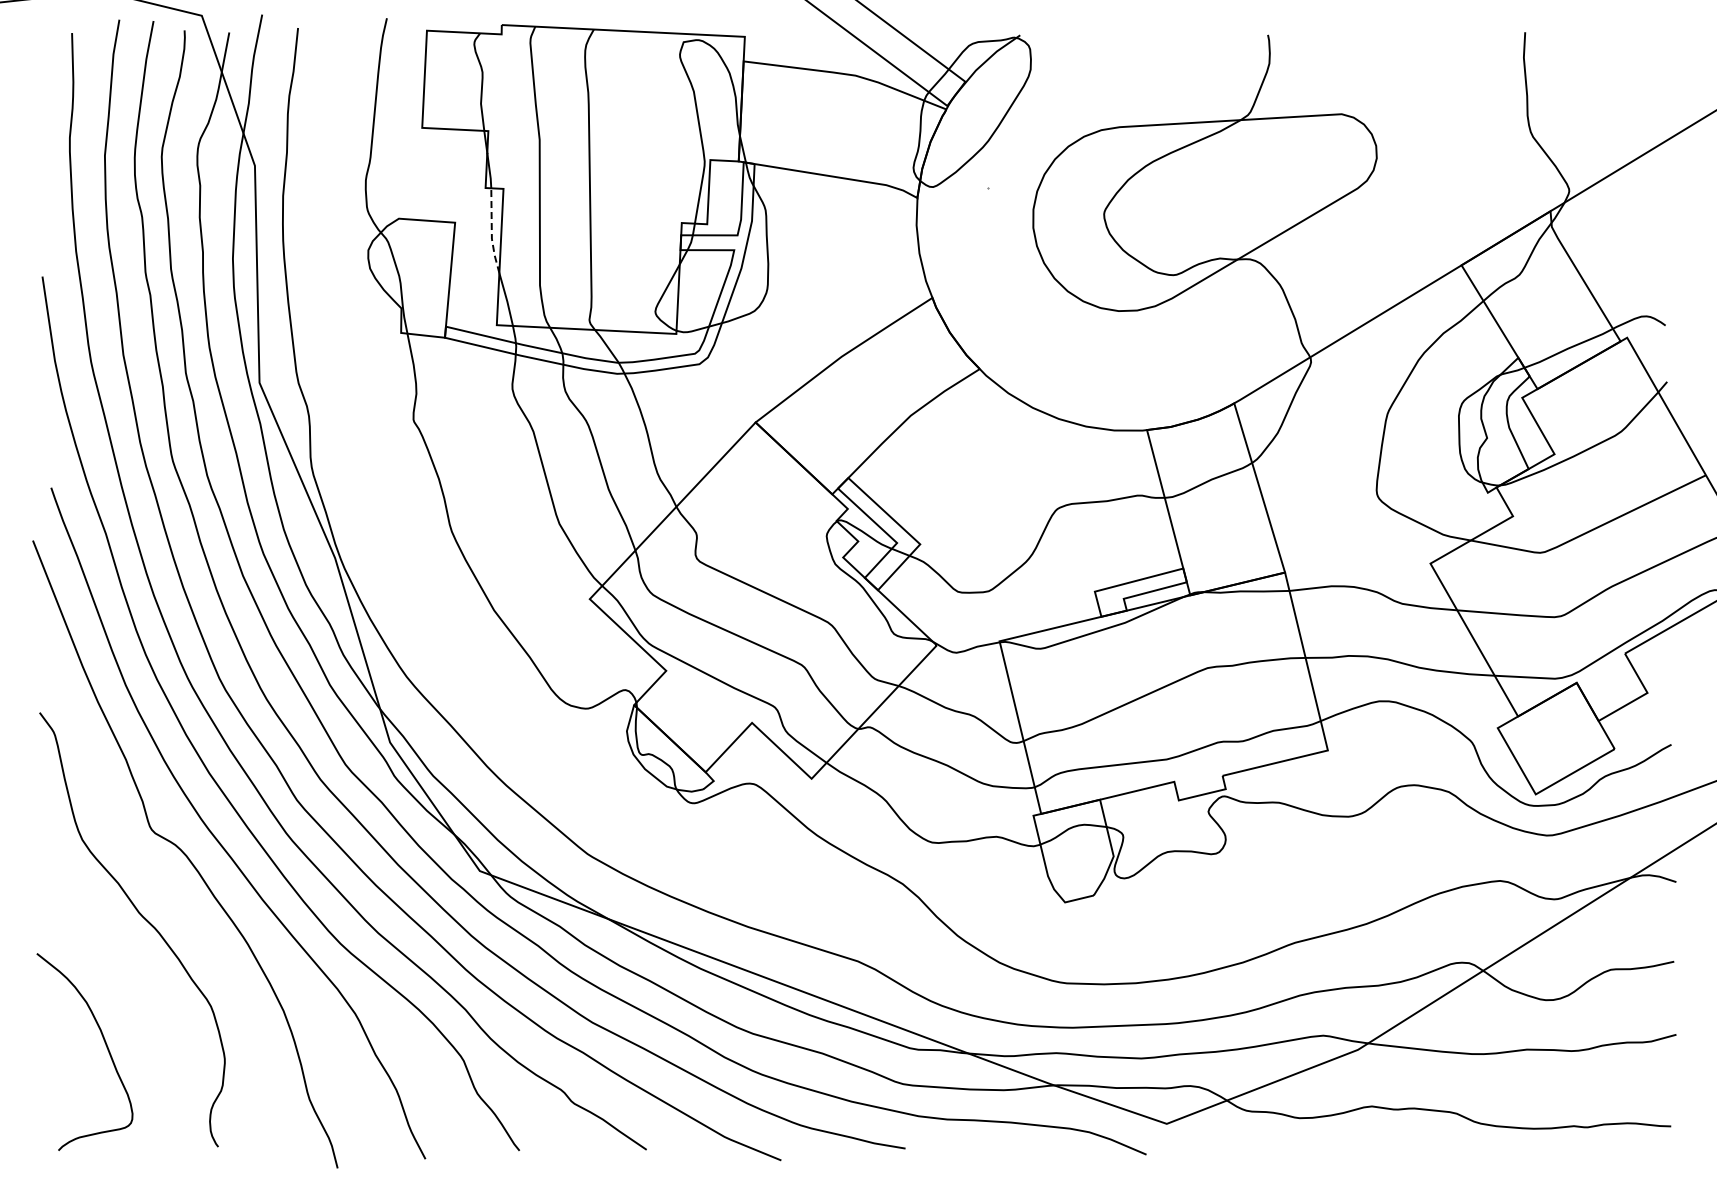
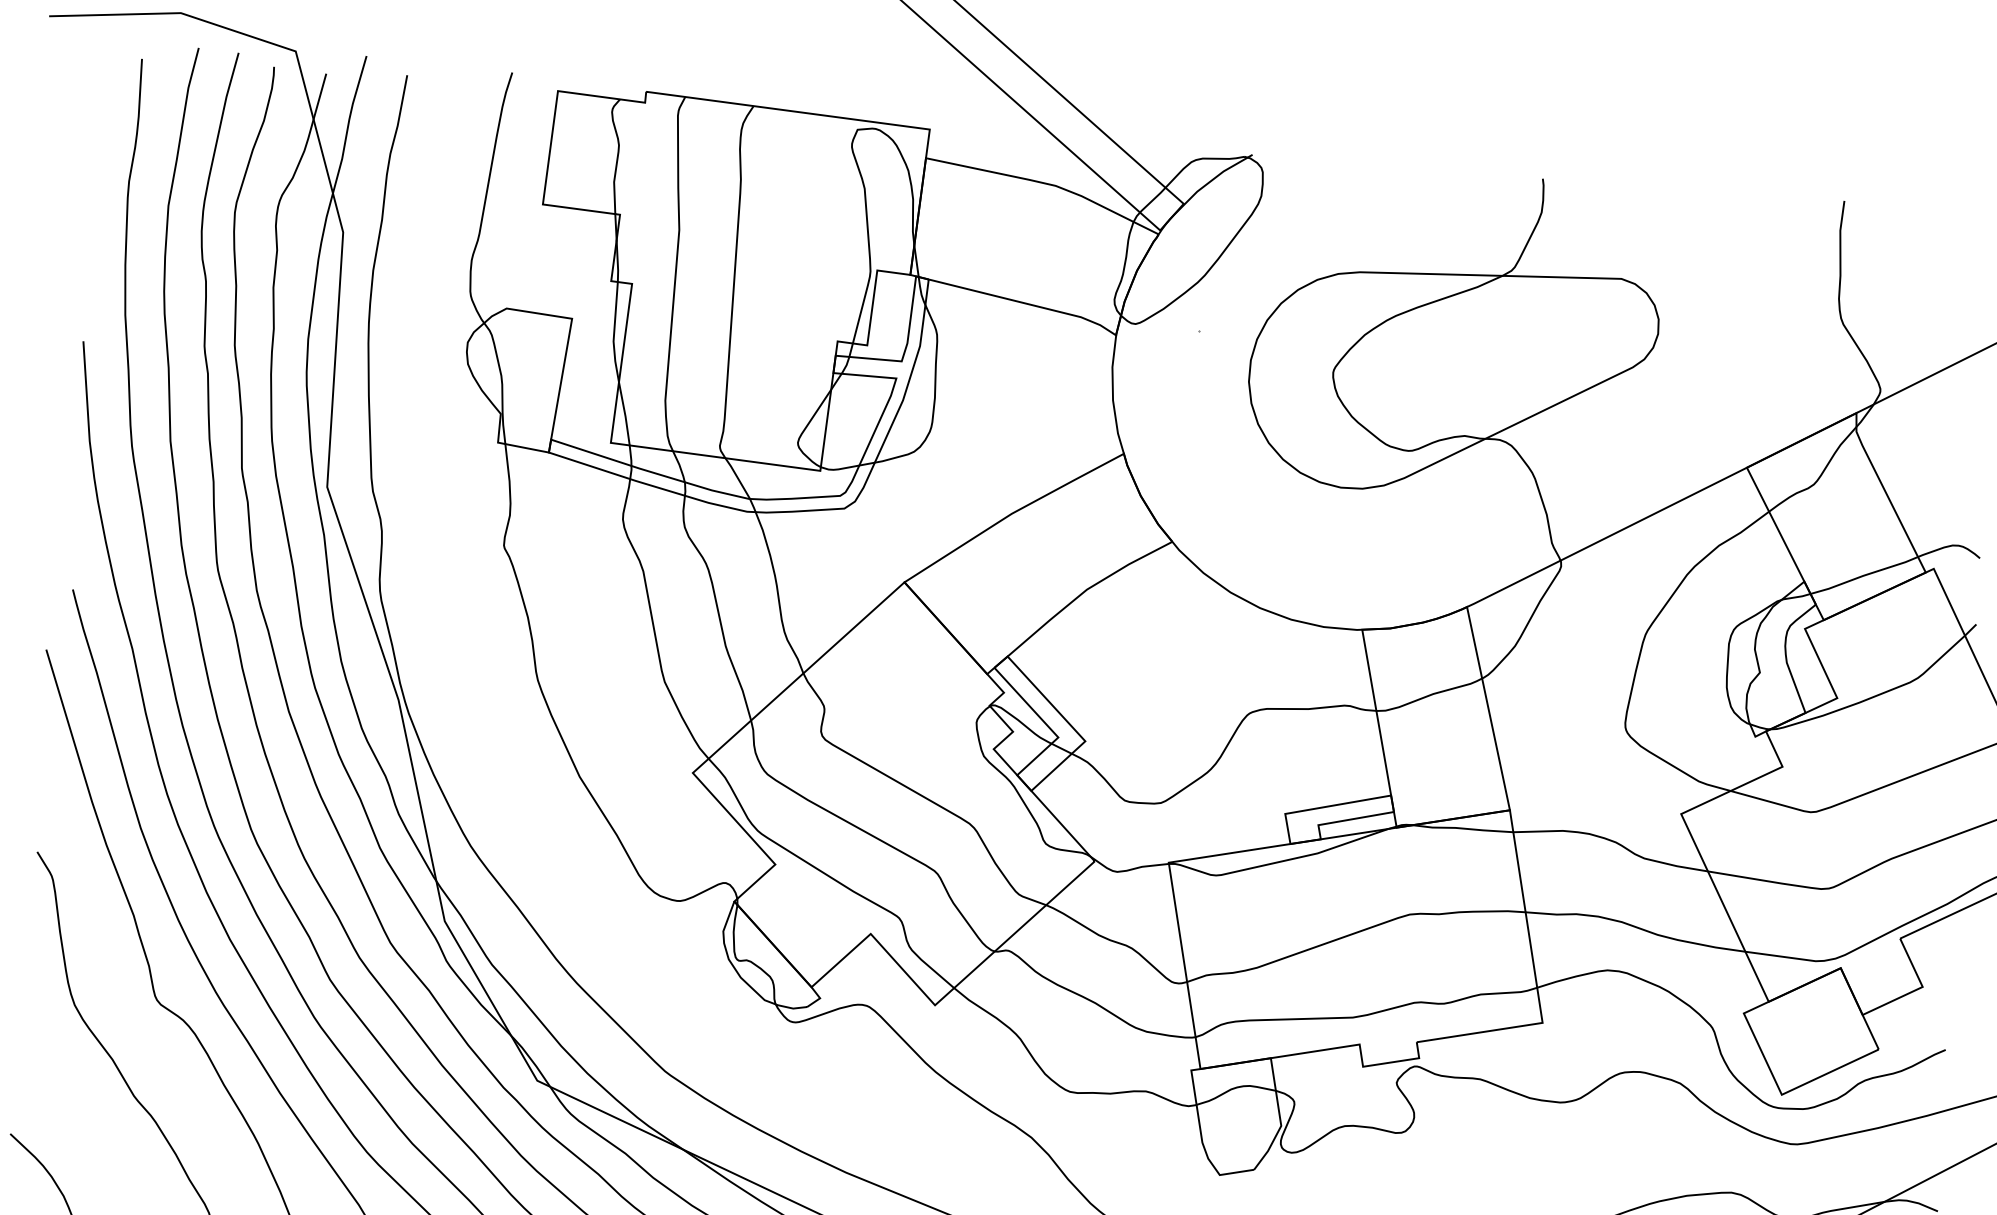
line: (491, 232) -> (613, 333), dashed -> solid

